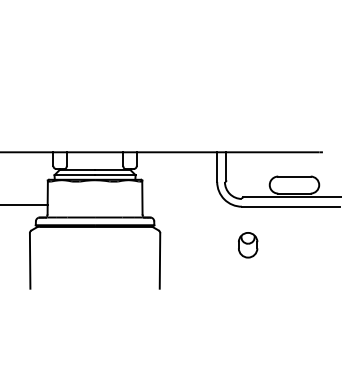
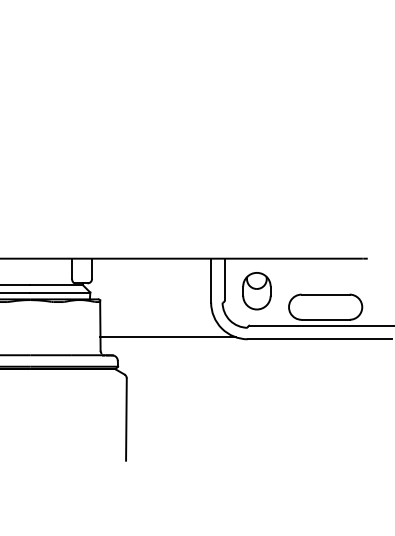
line: (187, 205) -> (167, 337), added
part: (248, 245) -> (257, 291), moved

